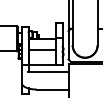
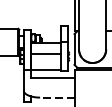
line: (52, 89) -> (57, 97), solid -> dashed

